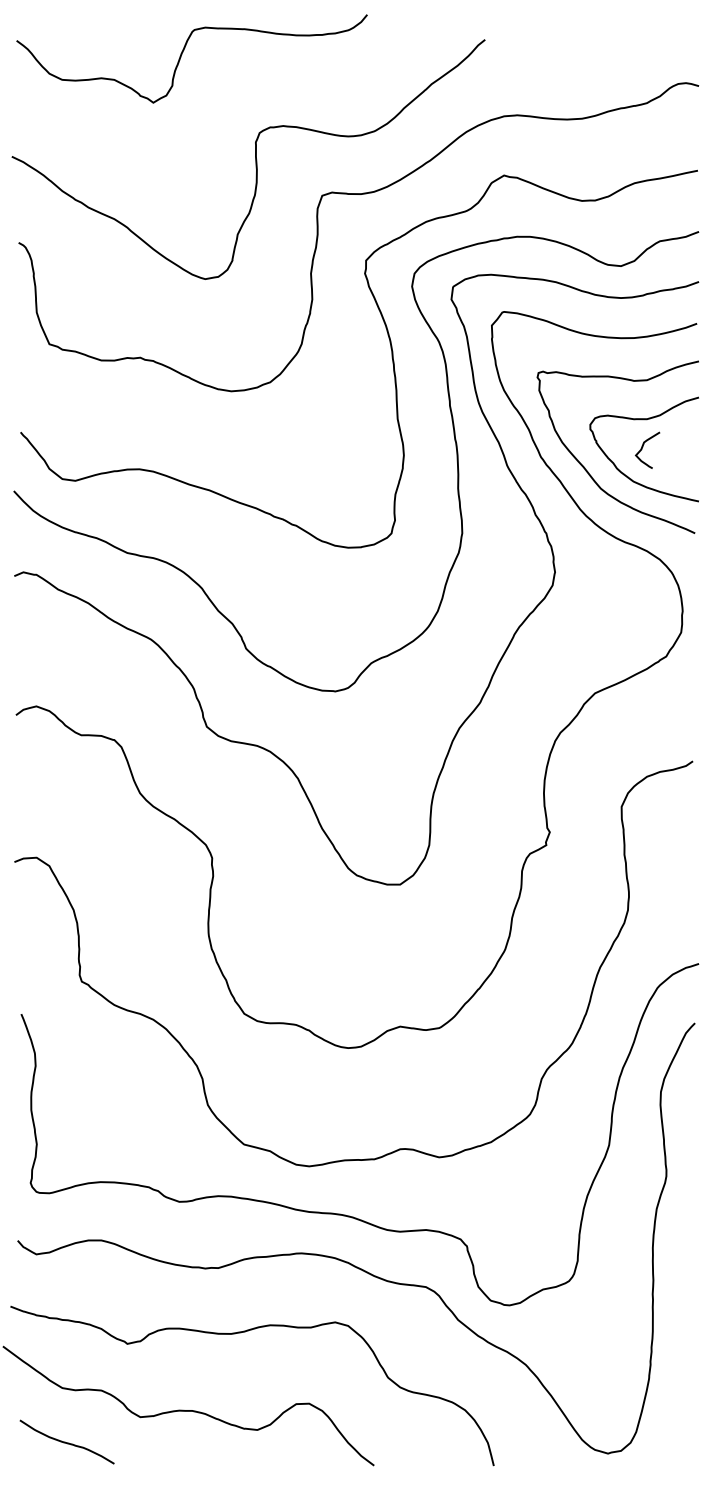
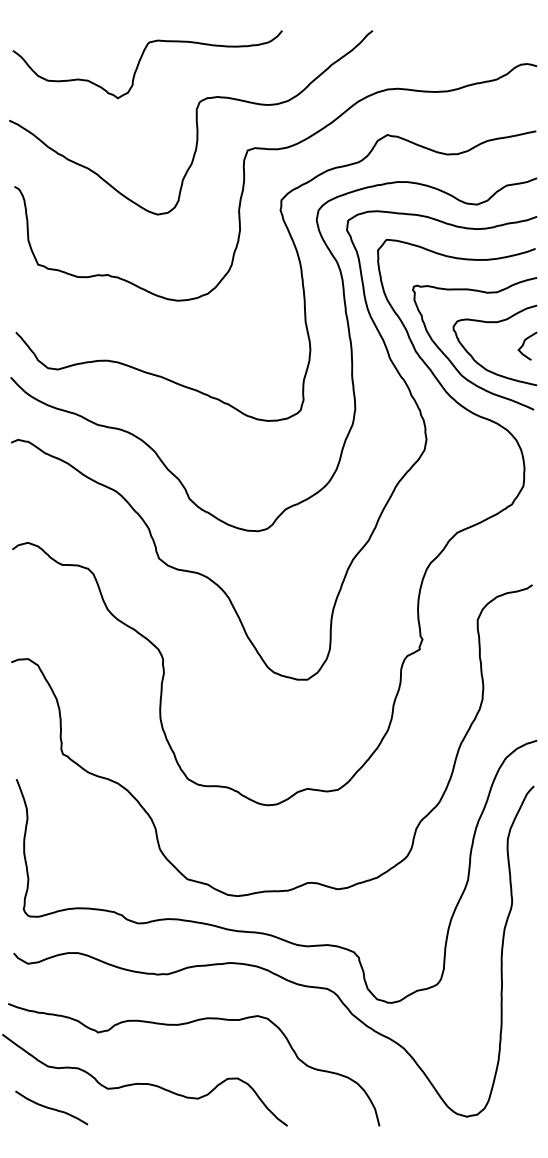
curve: (182, 54) -> (140, 61), moved
curve: (643, 447) -> (524, 343), moved

